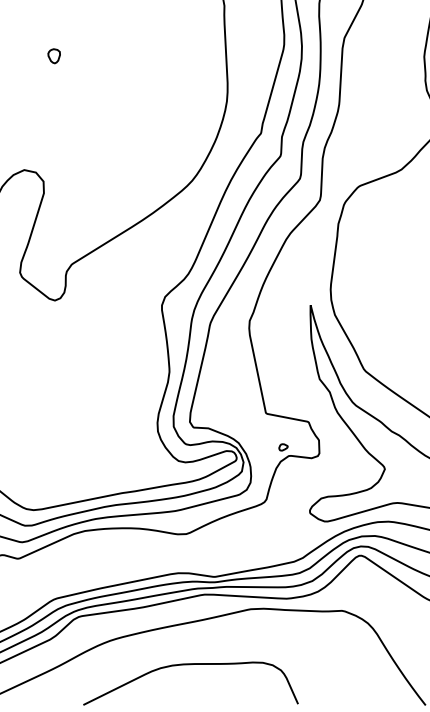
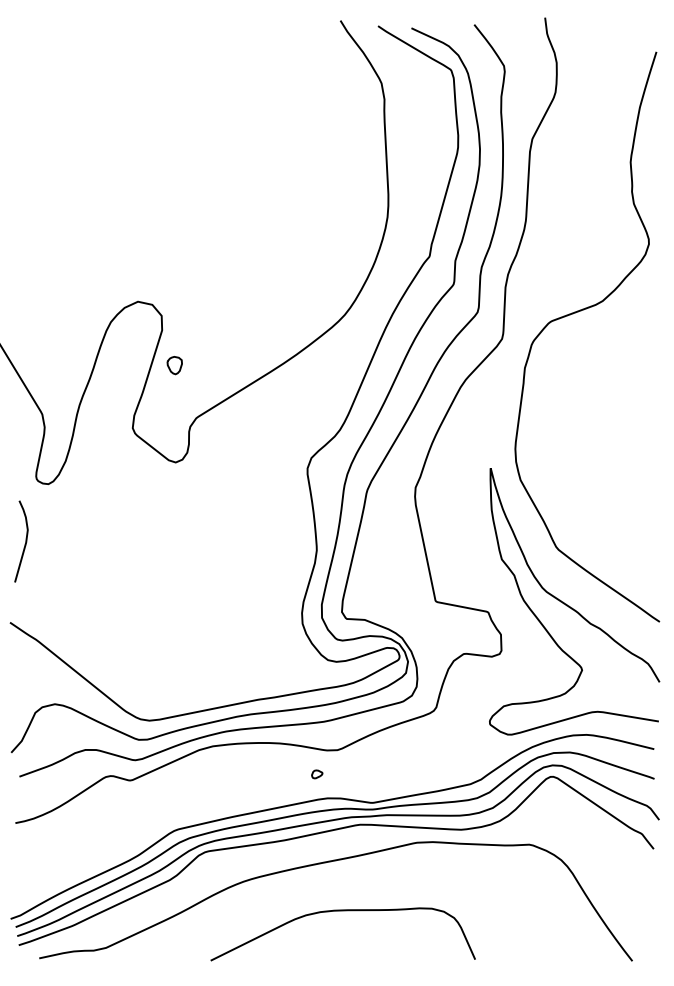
part: (53, 56) -> (174, 365), moved
part: (283, 447) -> (317, 774), moved

